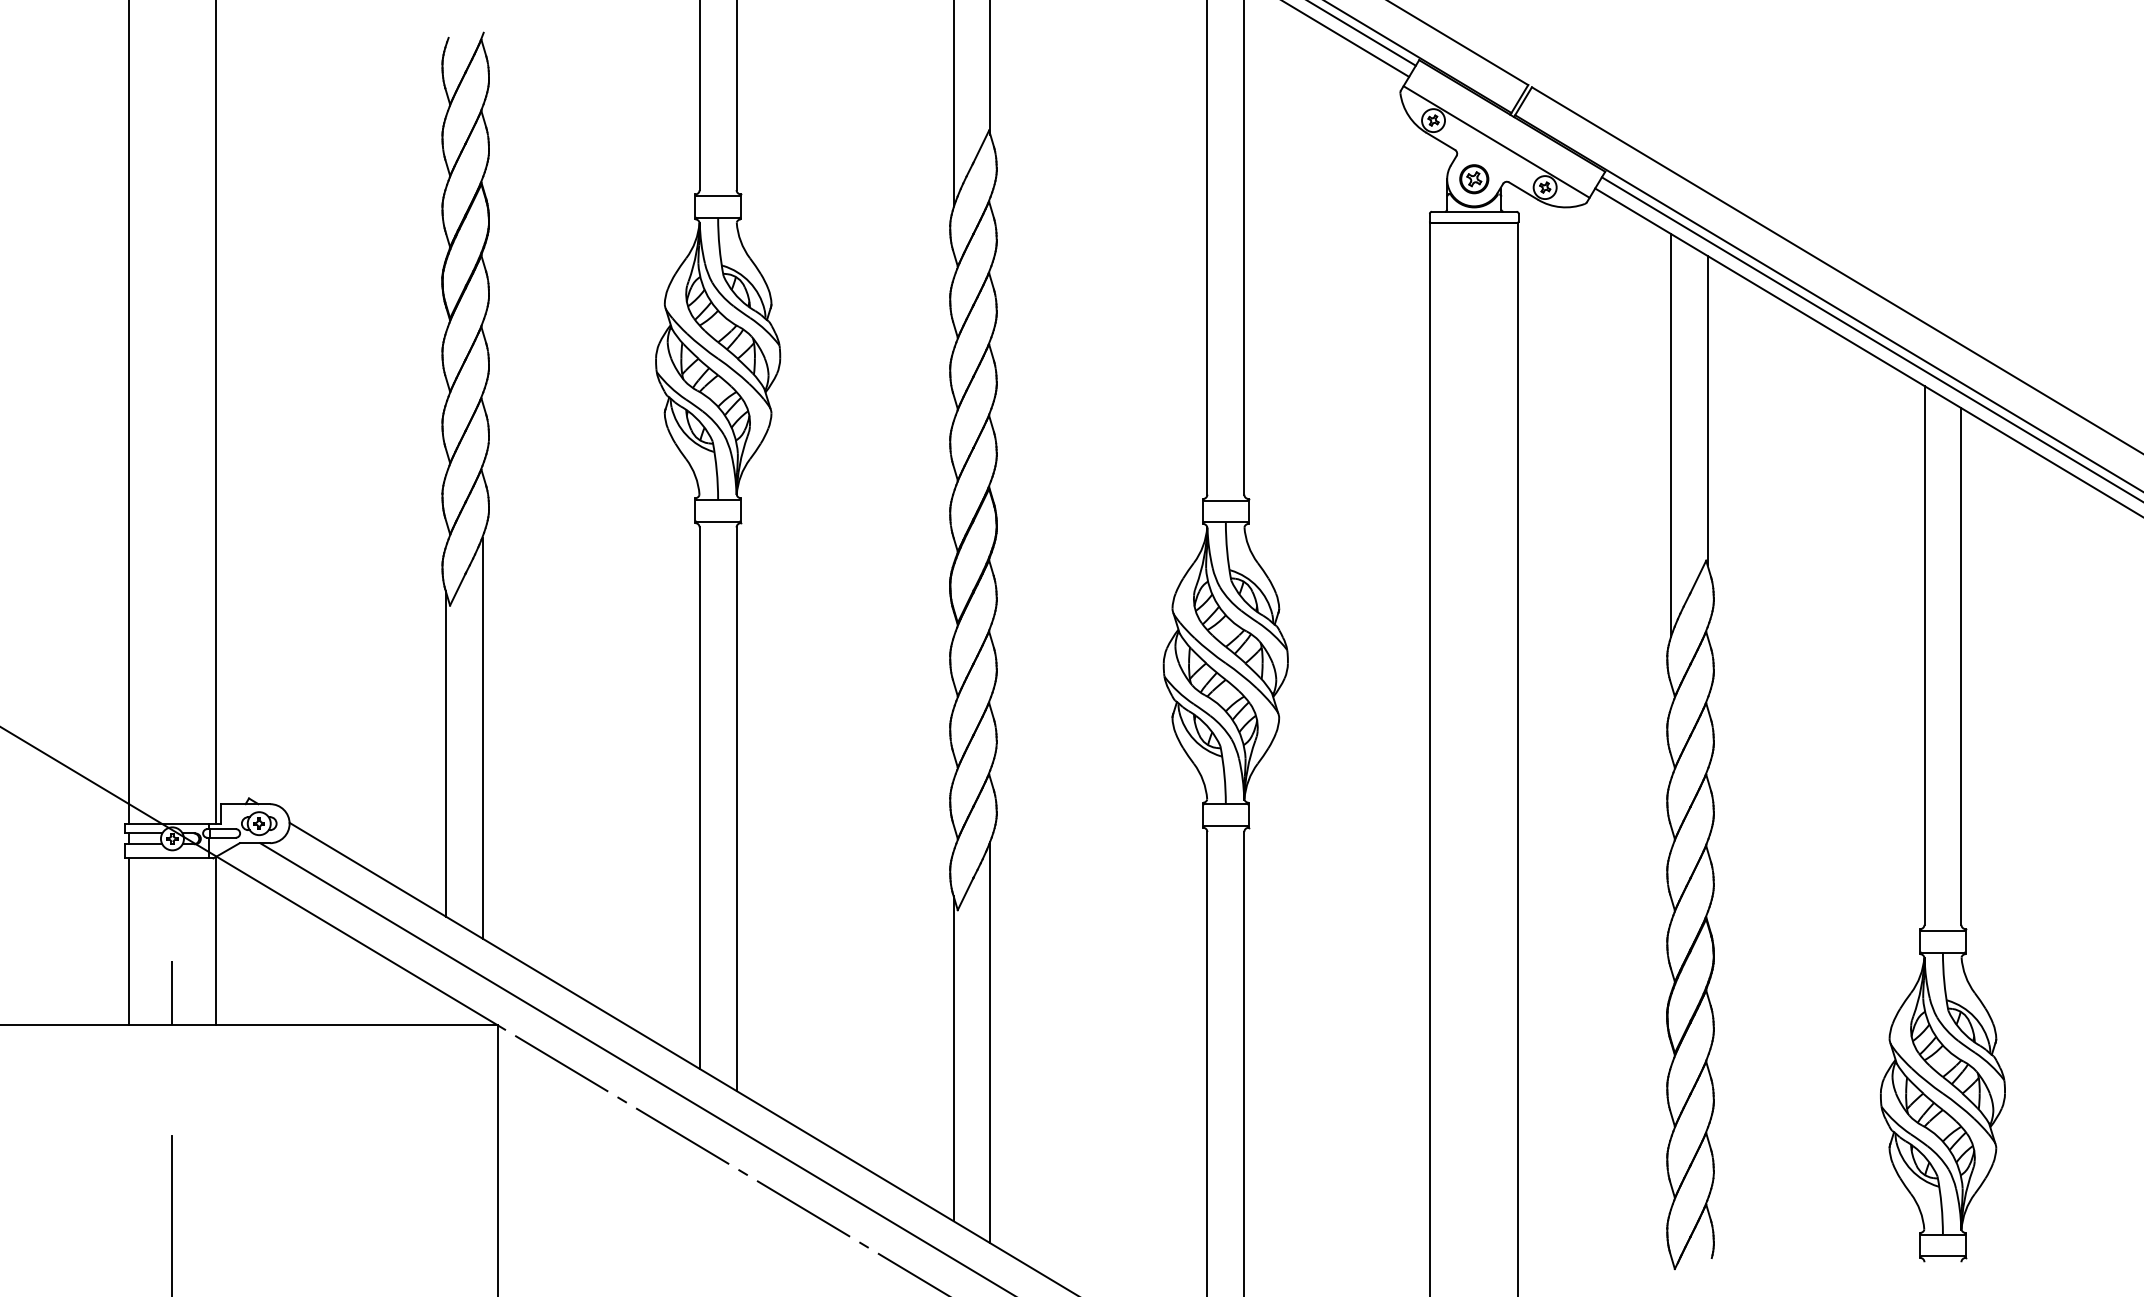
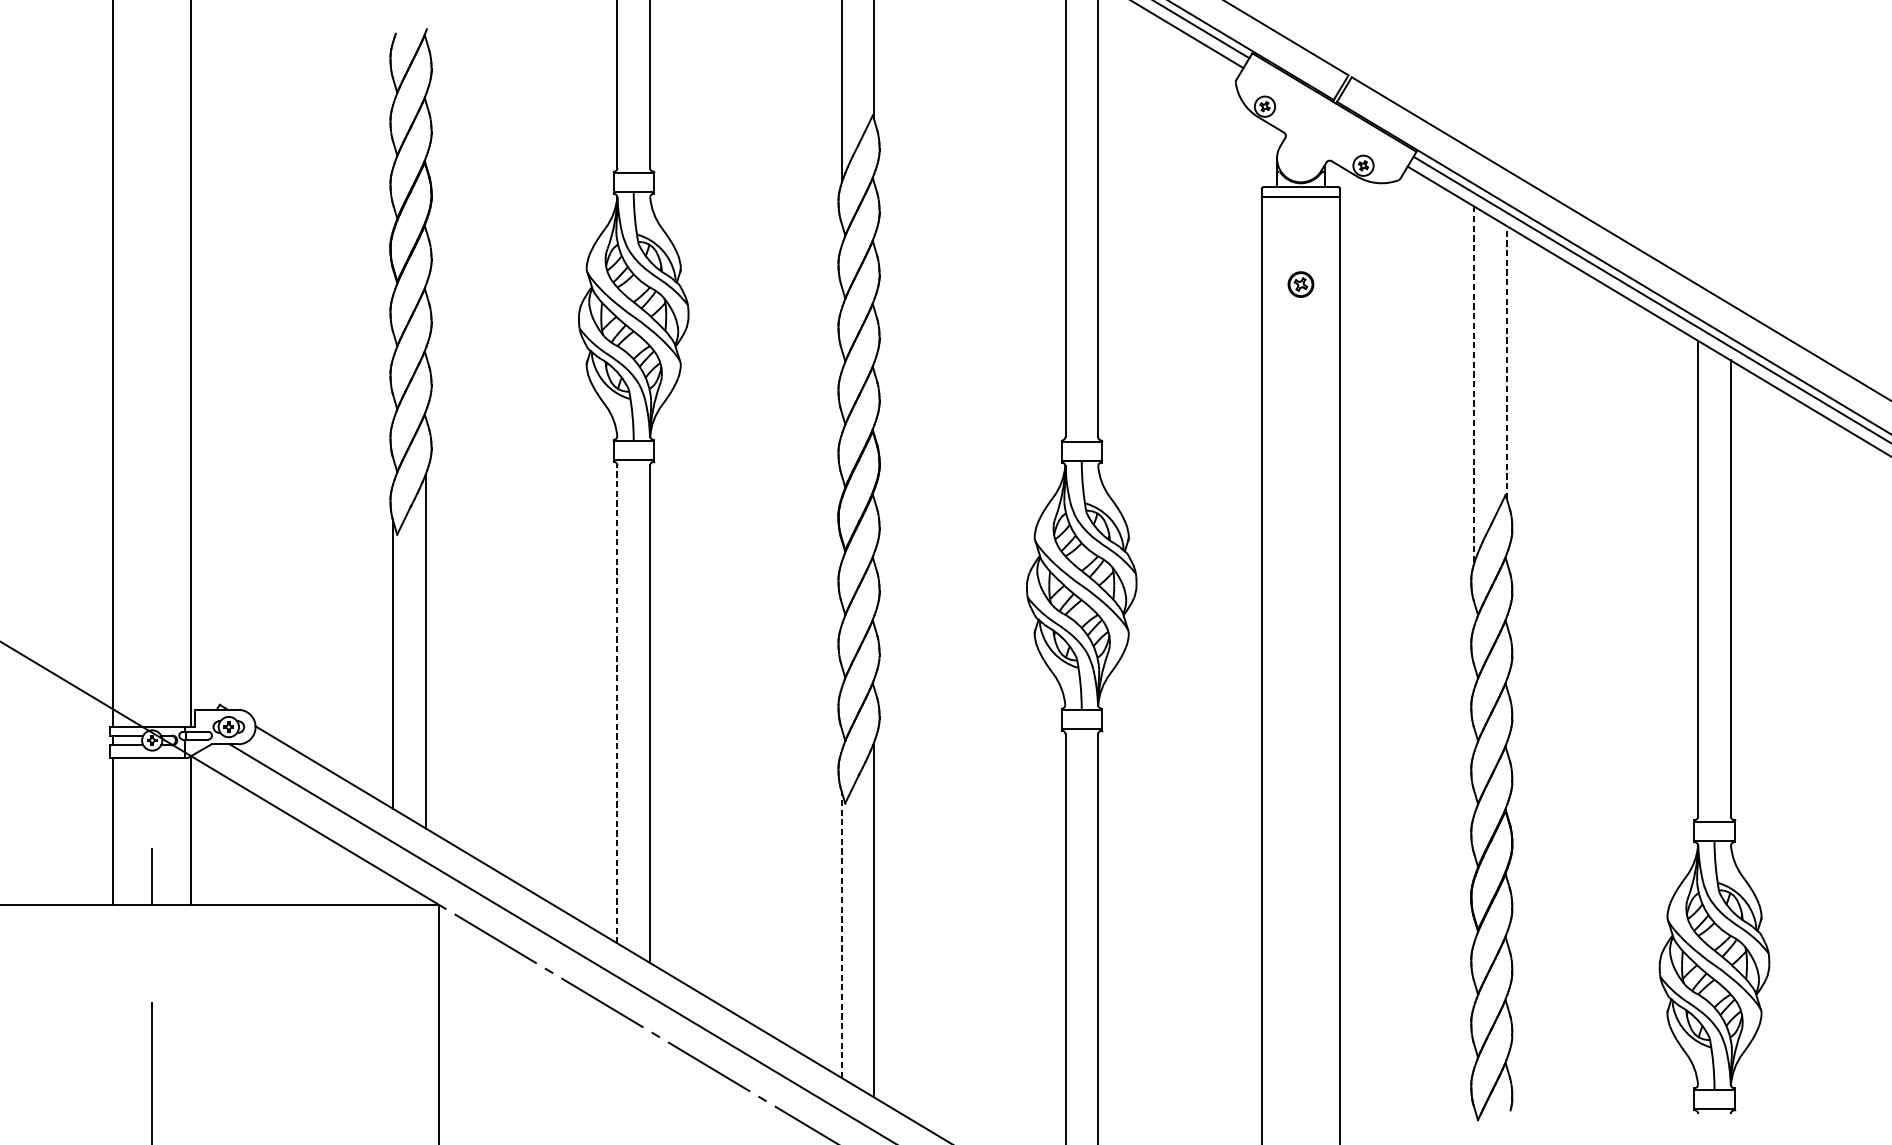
line: (1496, 141) -> (1320, 125), removed
part: (1474, 179) -> (1301, 284), moved
line: (1707, 410) -> (1506, 362), solid -> dashed
line: (1670, 434) -> (1474, 383), solid -> dashed
line: (699, 798) -> (617, 704), solid -> dashed
line: (953, 1058) -> (841, 934), solid -> dashed

